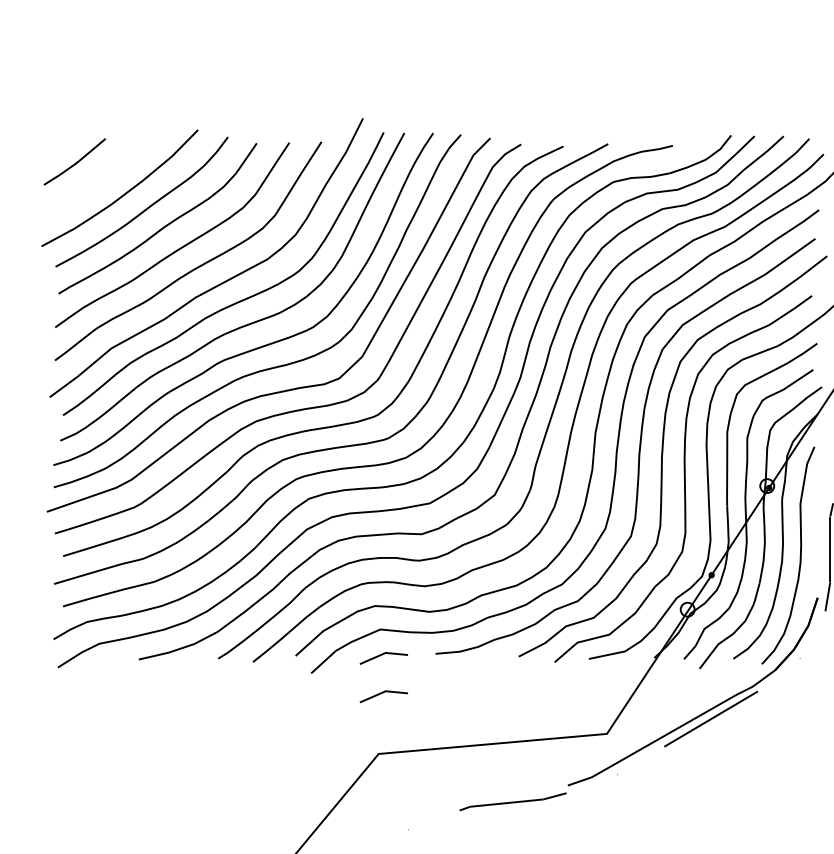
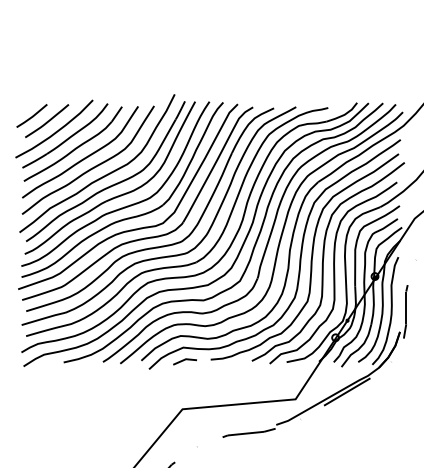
curve: (108, 171) -> (48, 120), added
line: (382, 693) -> (184, 379), removed

